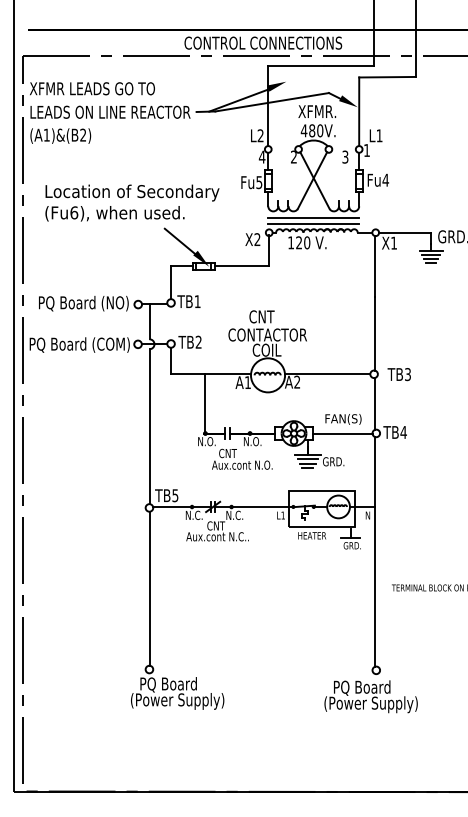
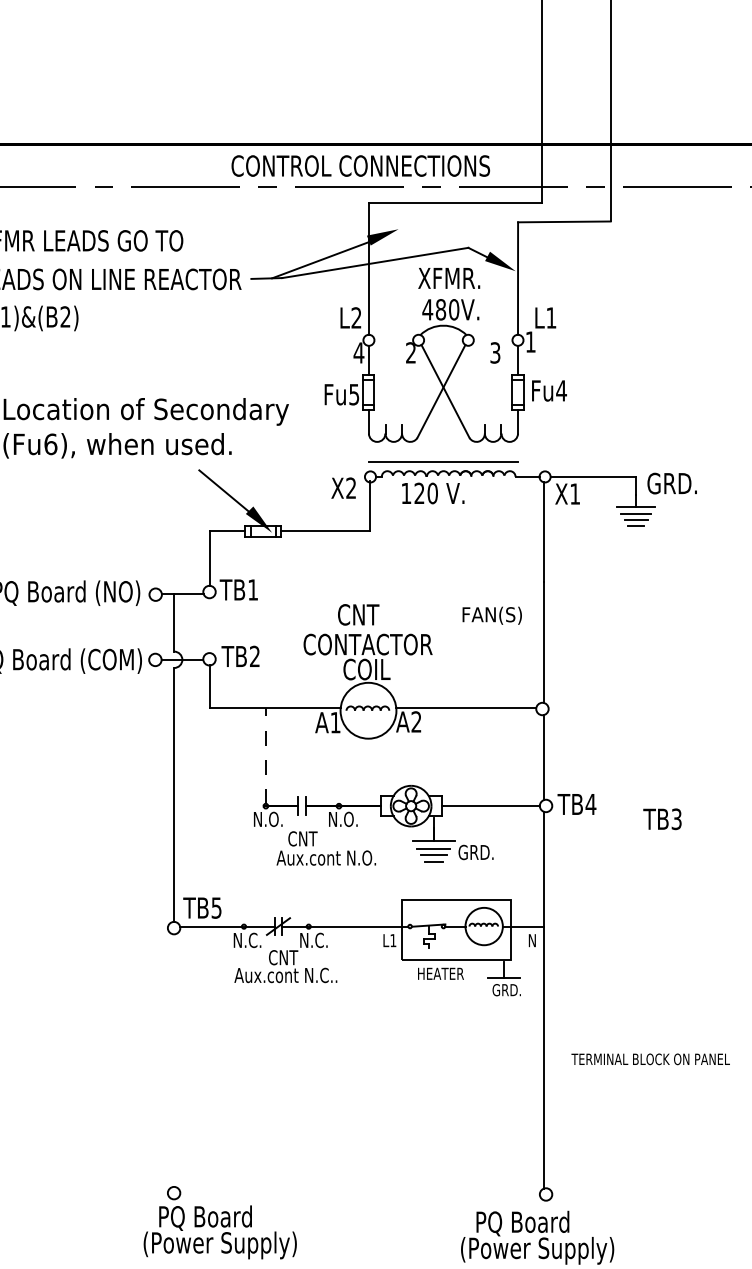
line: (313, 217) -> (443, 451), removed
text: (398, 374) -> (661, 819), moved
line: (205, 402) -> (265, 755), solid -> dashed
text: (343, 419) -> (492, 615), moved
line: (149, 588) -> (174, 1060), removed

